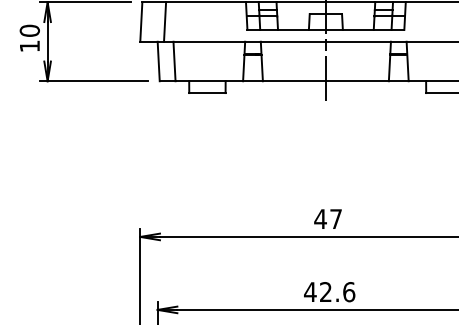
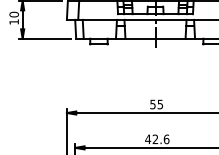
text: (325, 219) -> (155, 104), 47 -> 55

